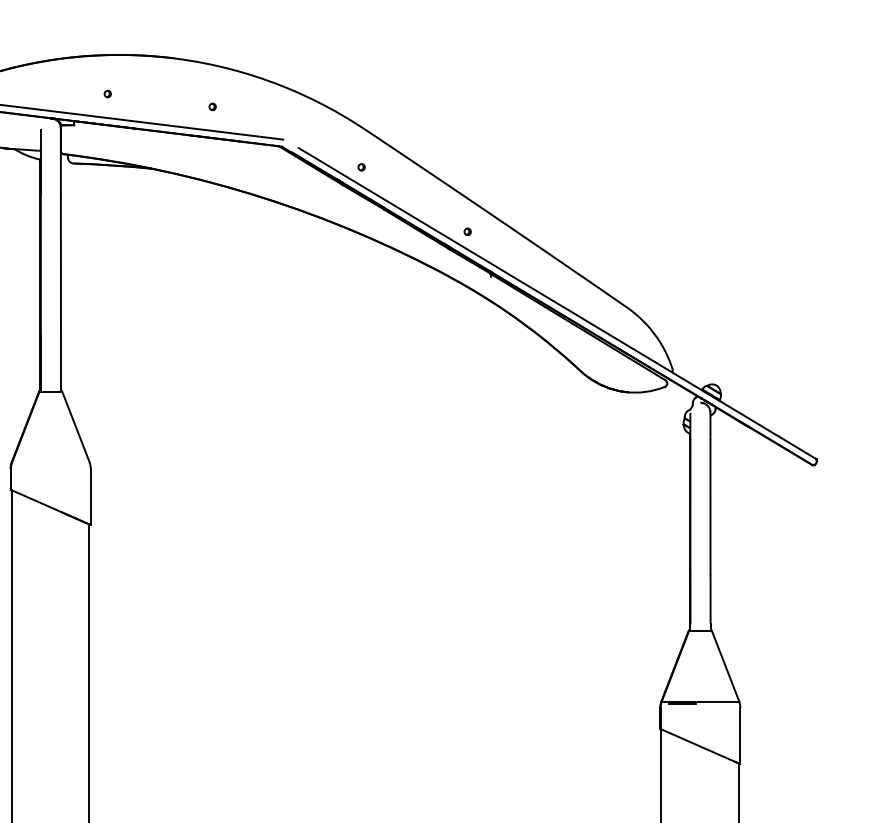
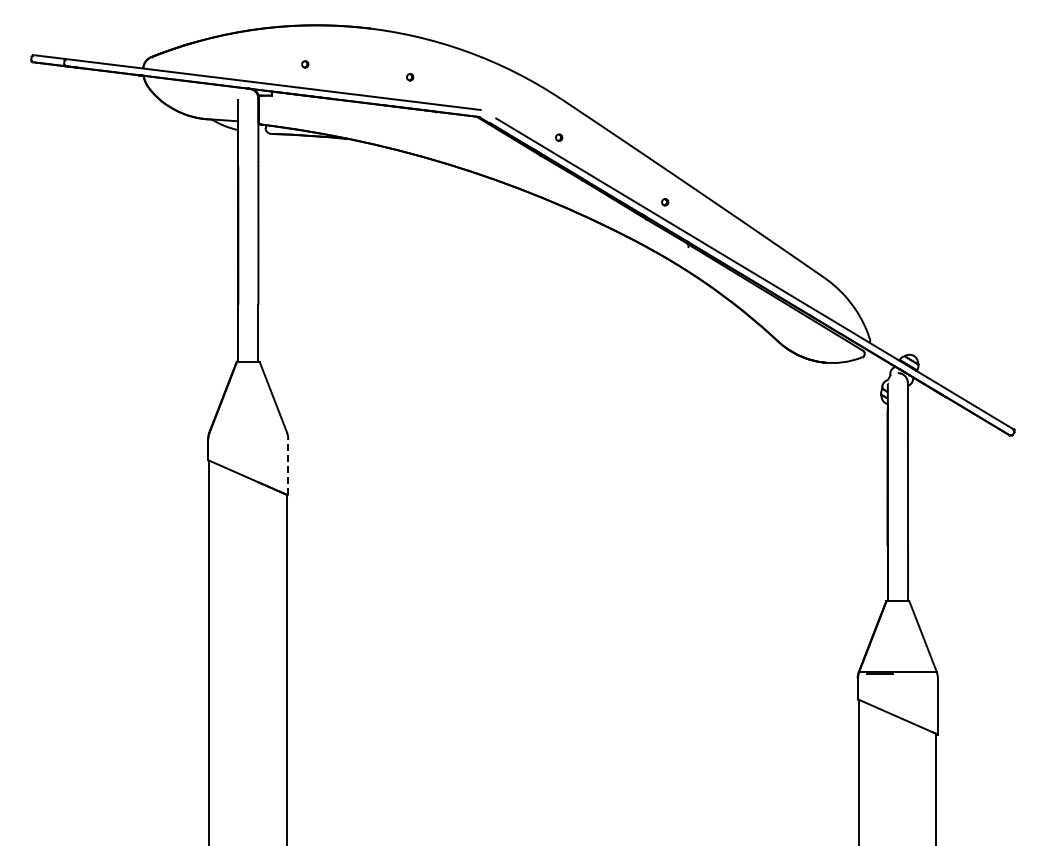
line: (91, 496) -> (288, 466), solid -> dashed

